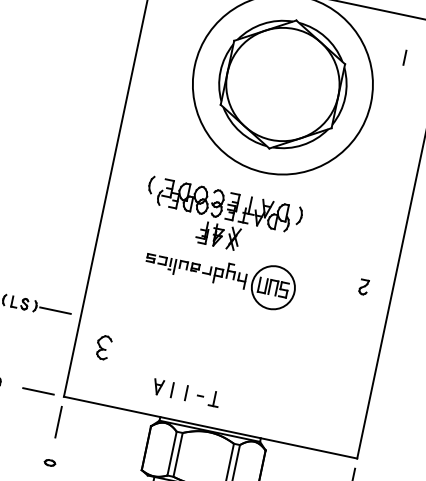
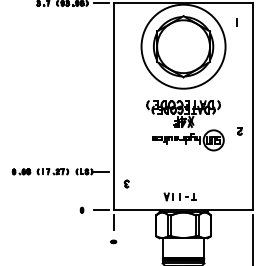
part: (220, 243) -> (185, 125), moved
part: (102, 346) -> (126, 183), size x0.62
part: (185, 391) -> (179, 196), moved

